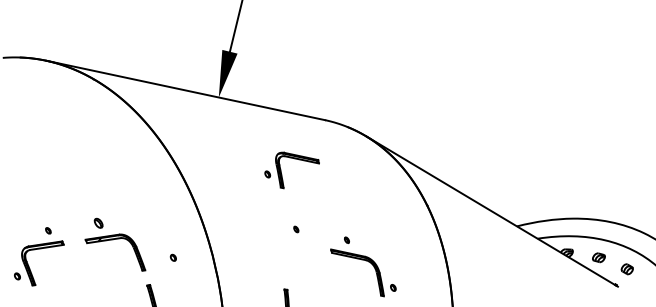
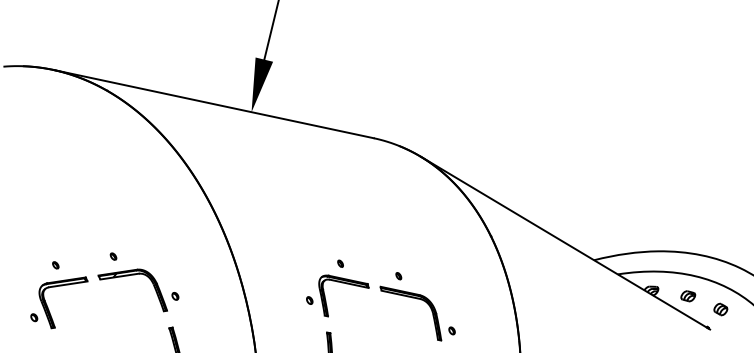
part: (281, 170) -> (325, 295), moved
part: (98, 223) -> (113, 256), size x0.62
part: (173, 257) -> (175, 296), moved
part: (29, 267) -> (48, 307), moved

